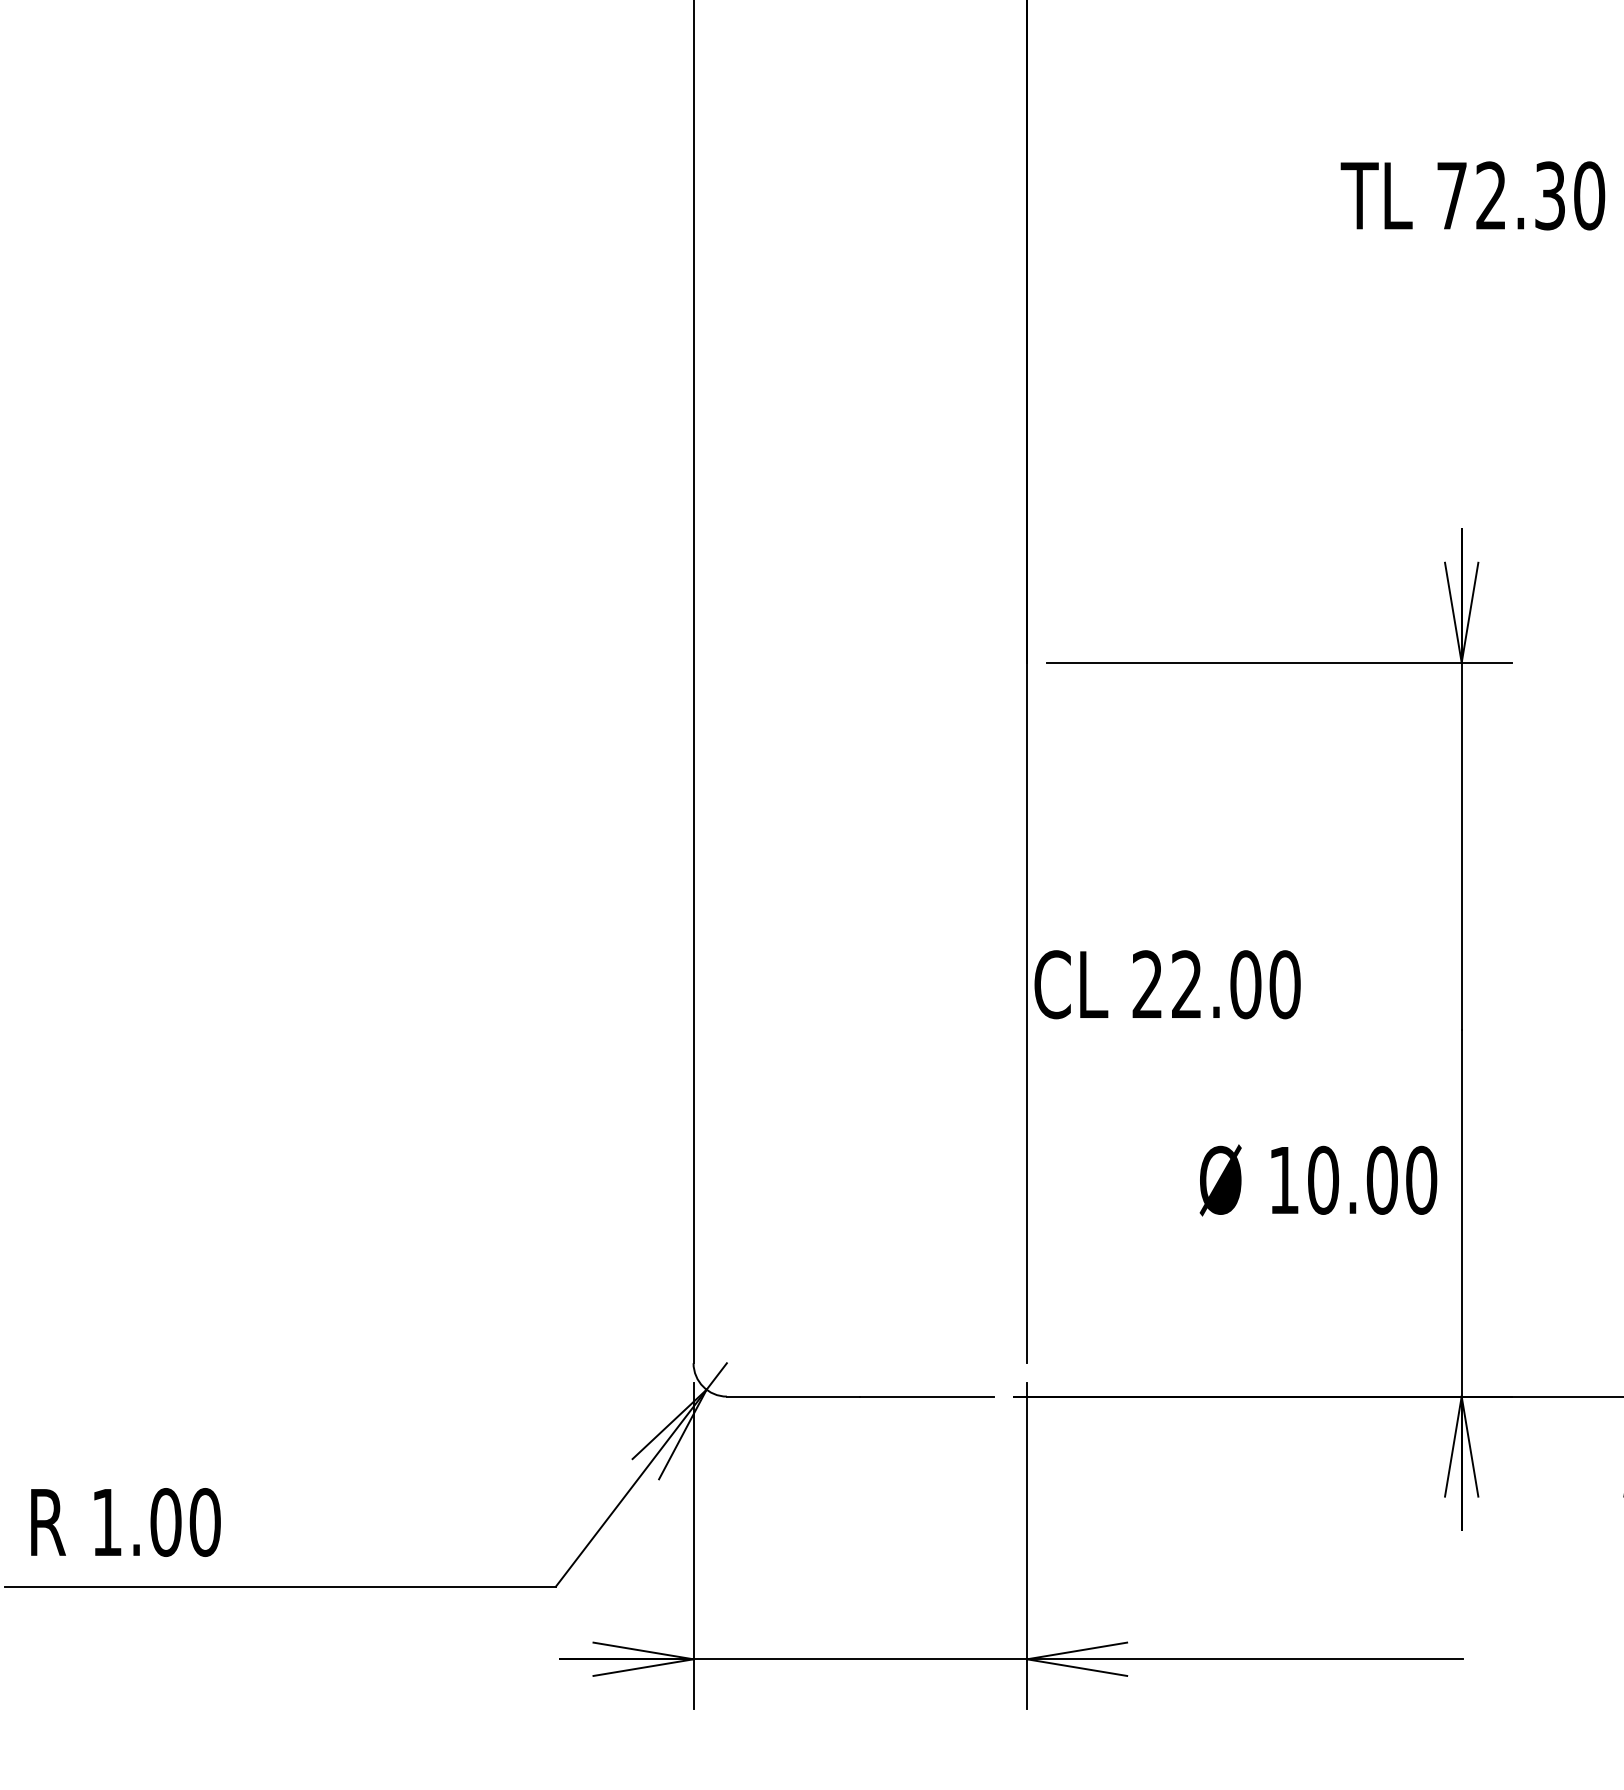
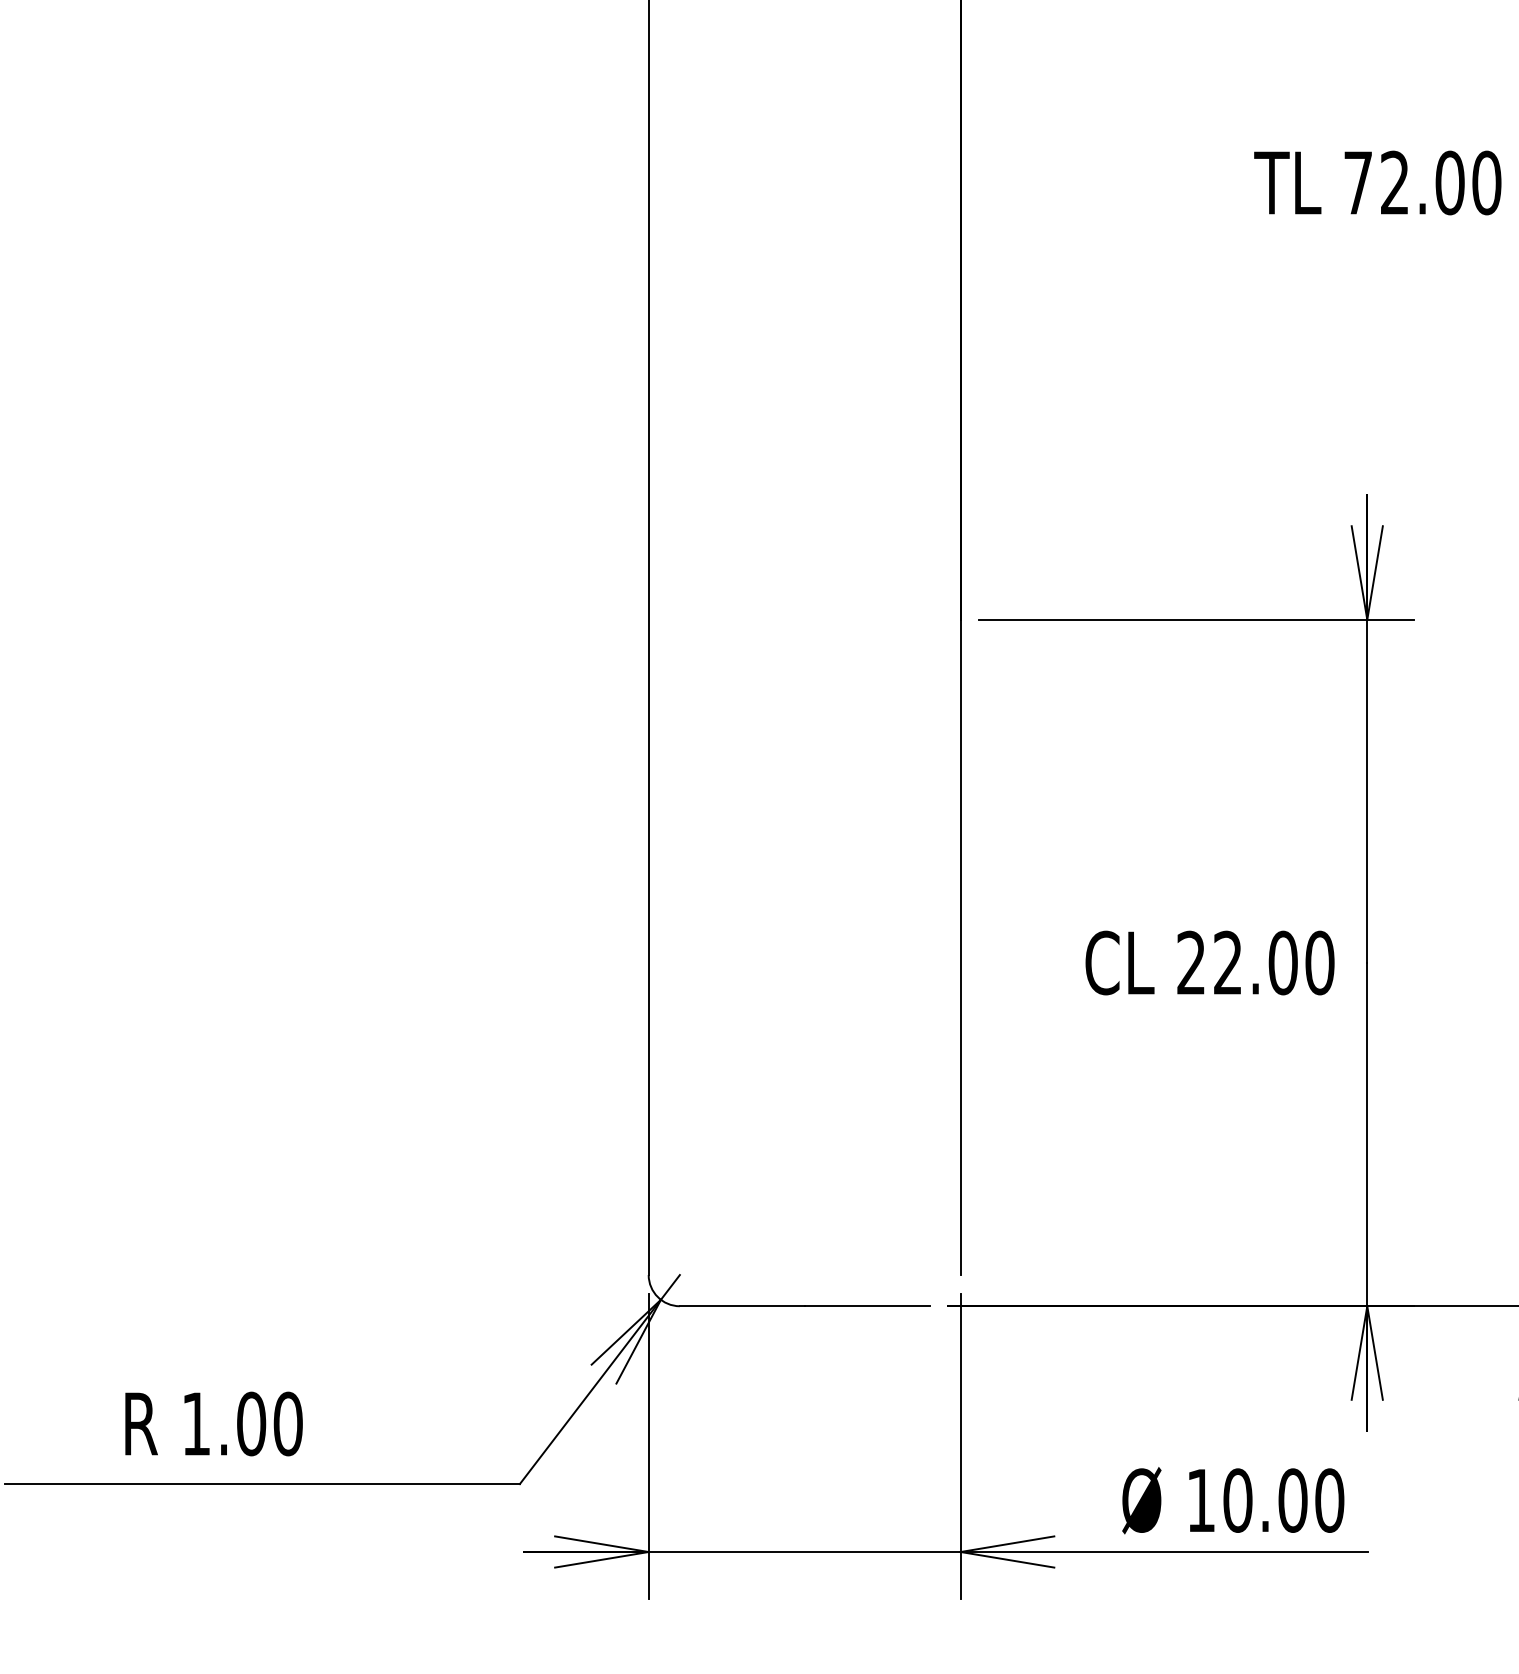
text: (1549, 195) -> (1449, 182), 72.30 -> 72.00
text: (1167, 984) -> (1209, 962), moved
text: (1318, 1180) -> (1233, 1500), moved
text: (125, 1522) -> (213, 1424), moved

